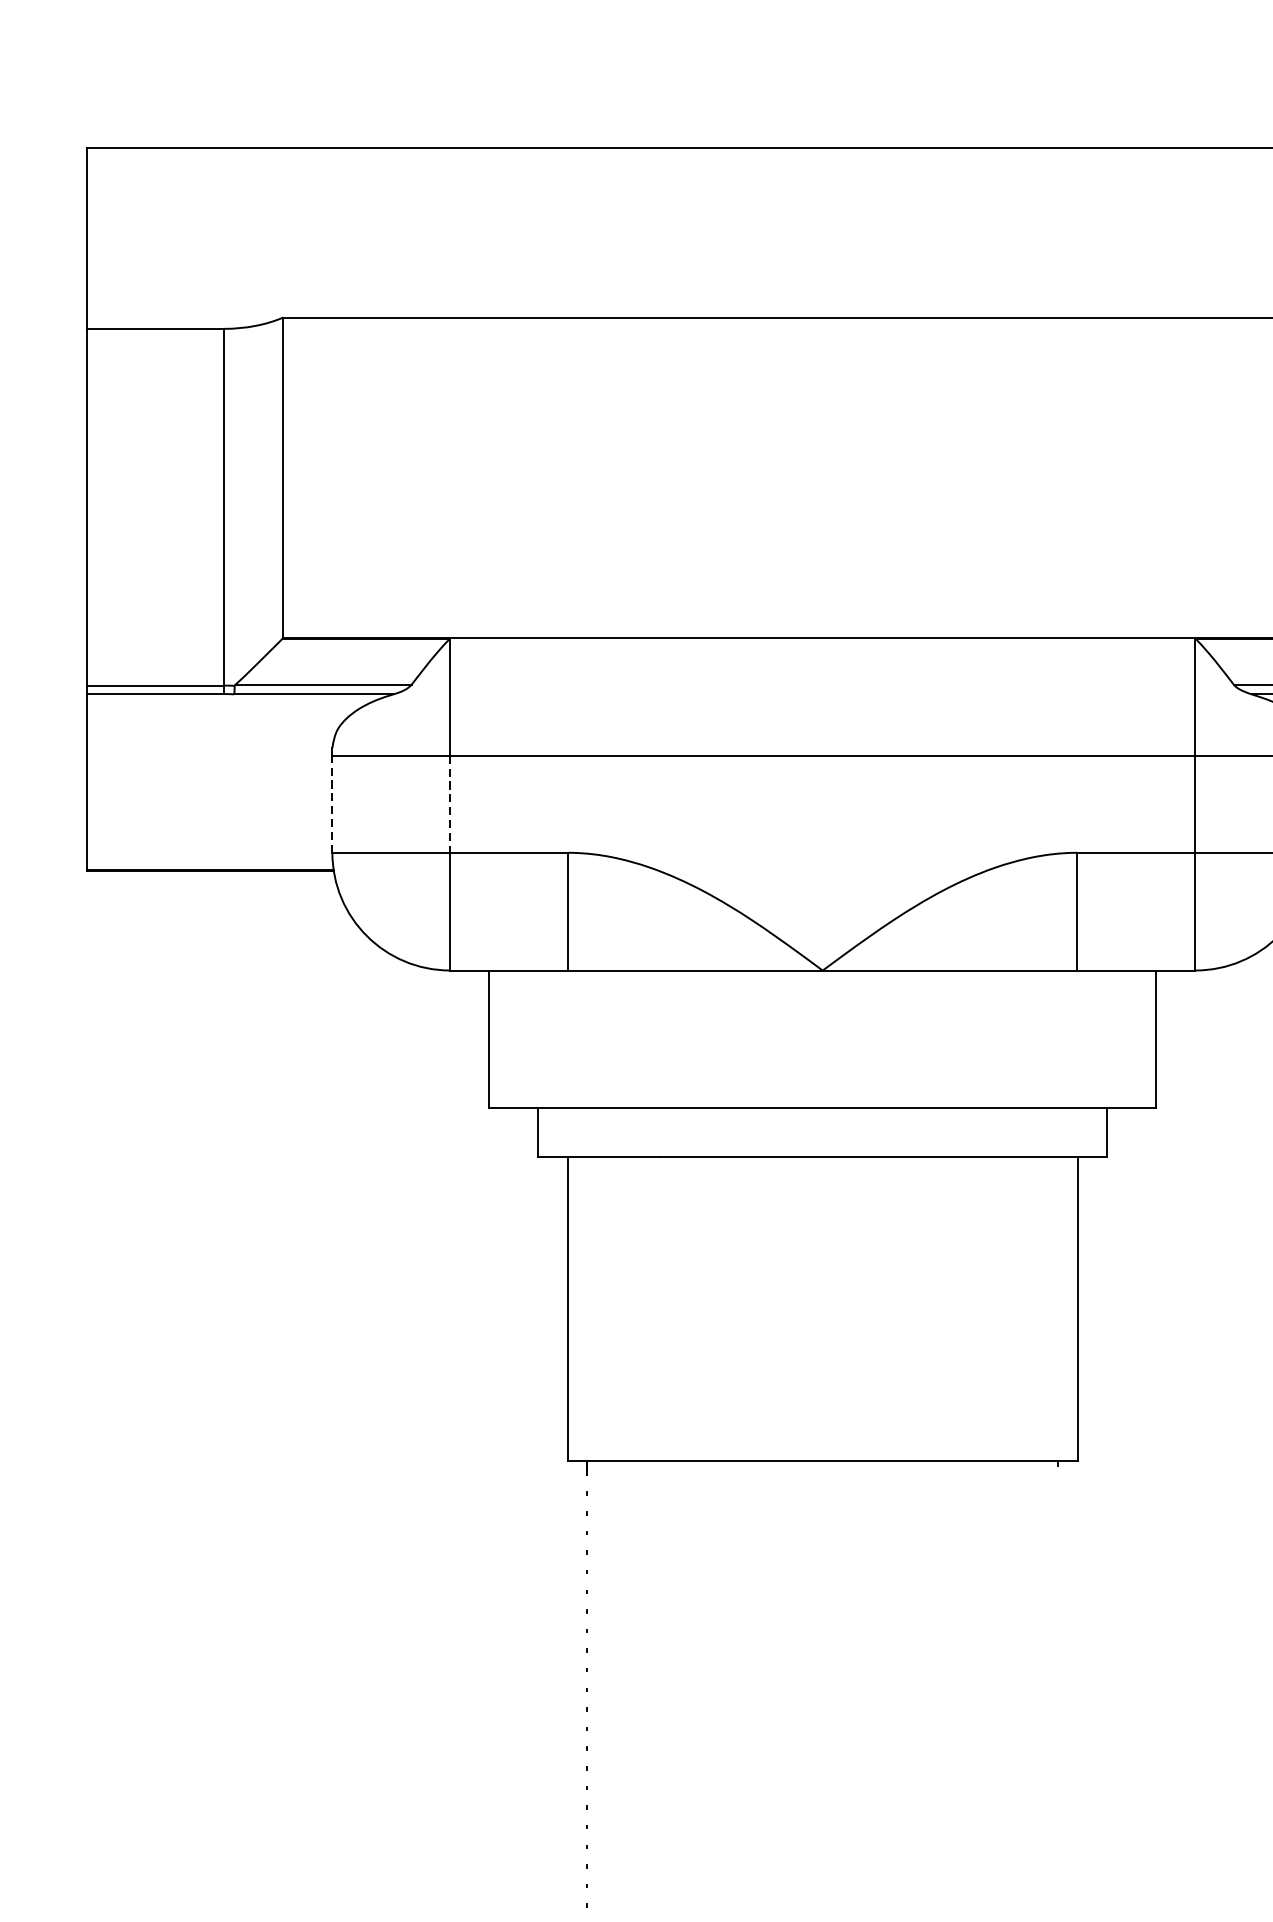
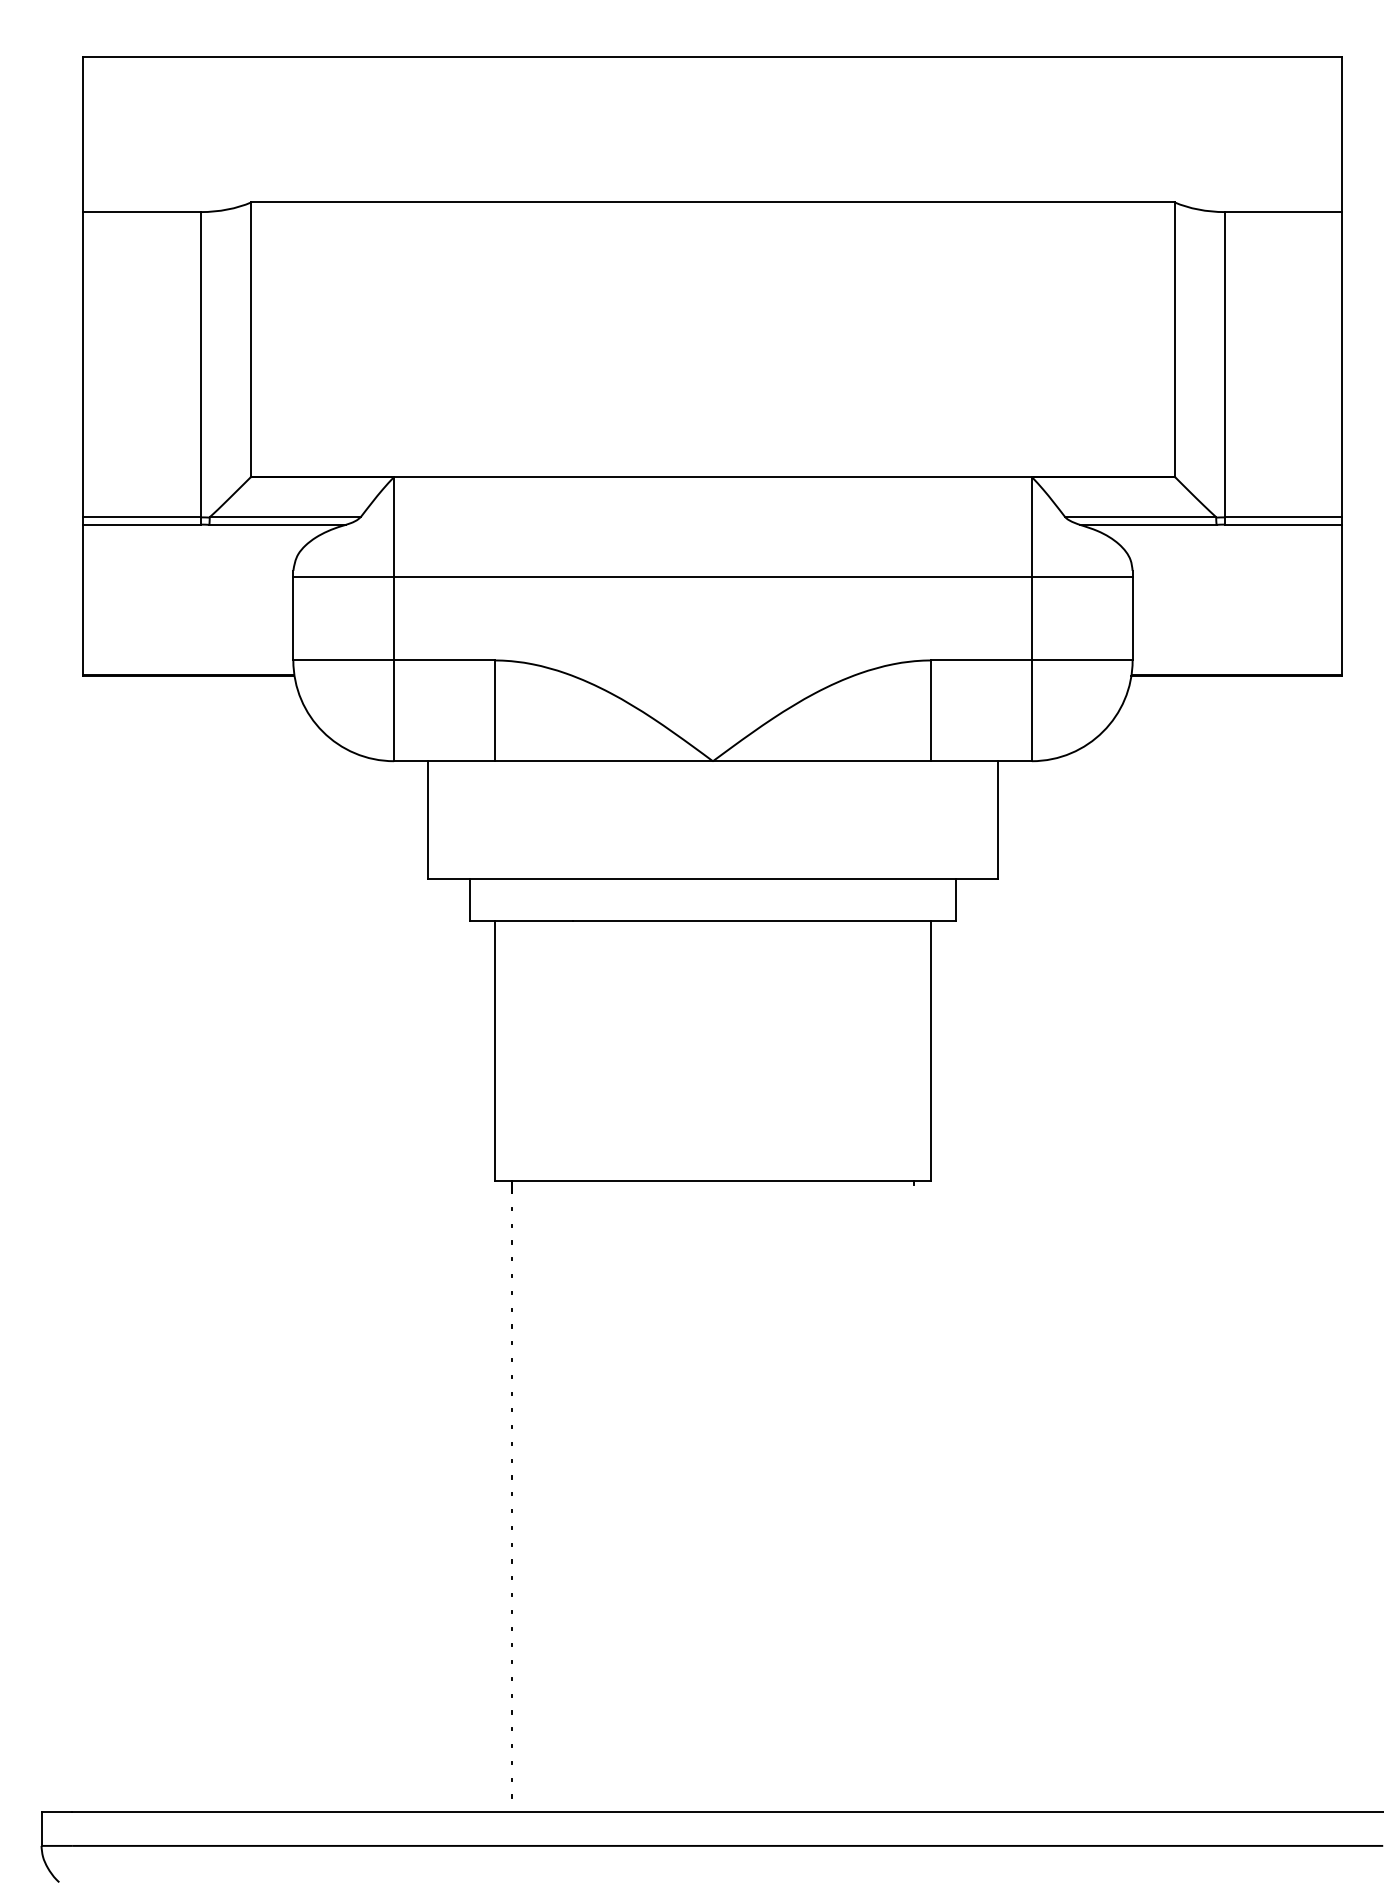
line: (332, 803) -> (293, 618), dashed -> solid
line: (450, 803) -> (394, 618), dashed -> solid

